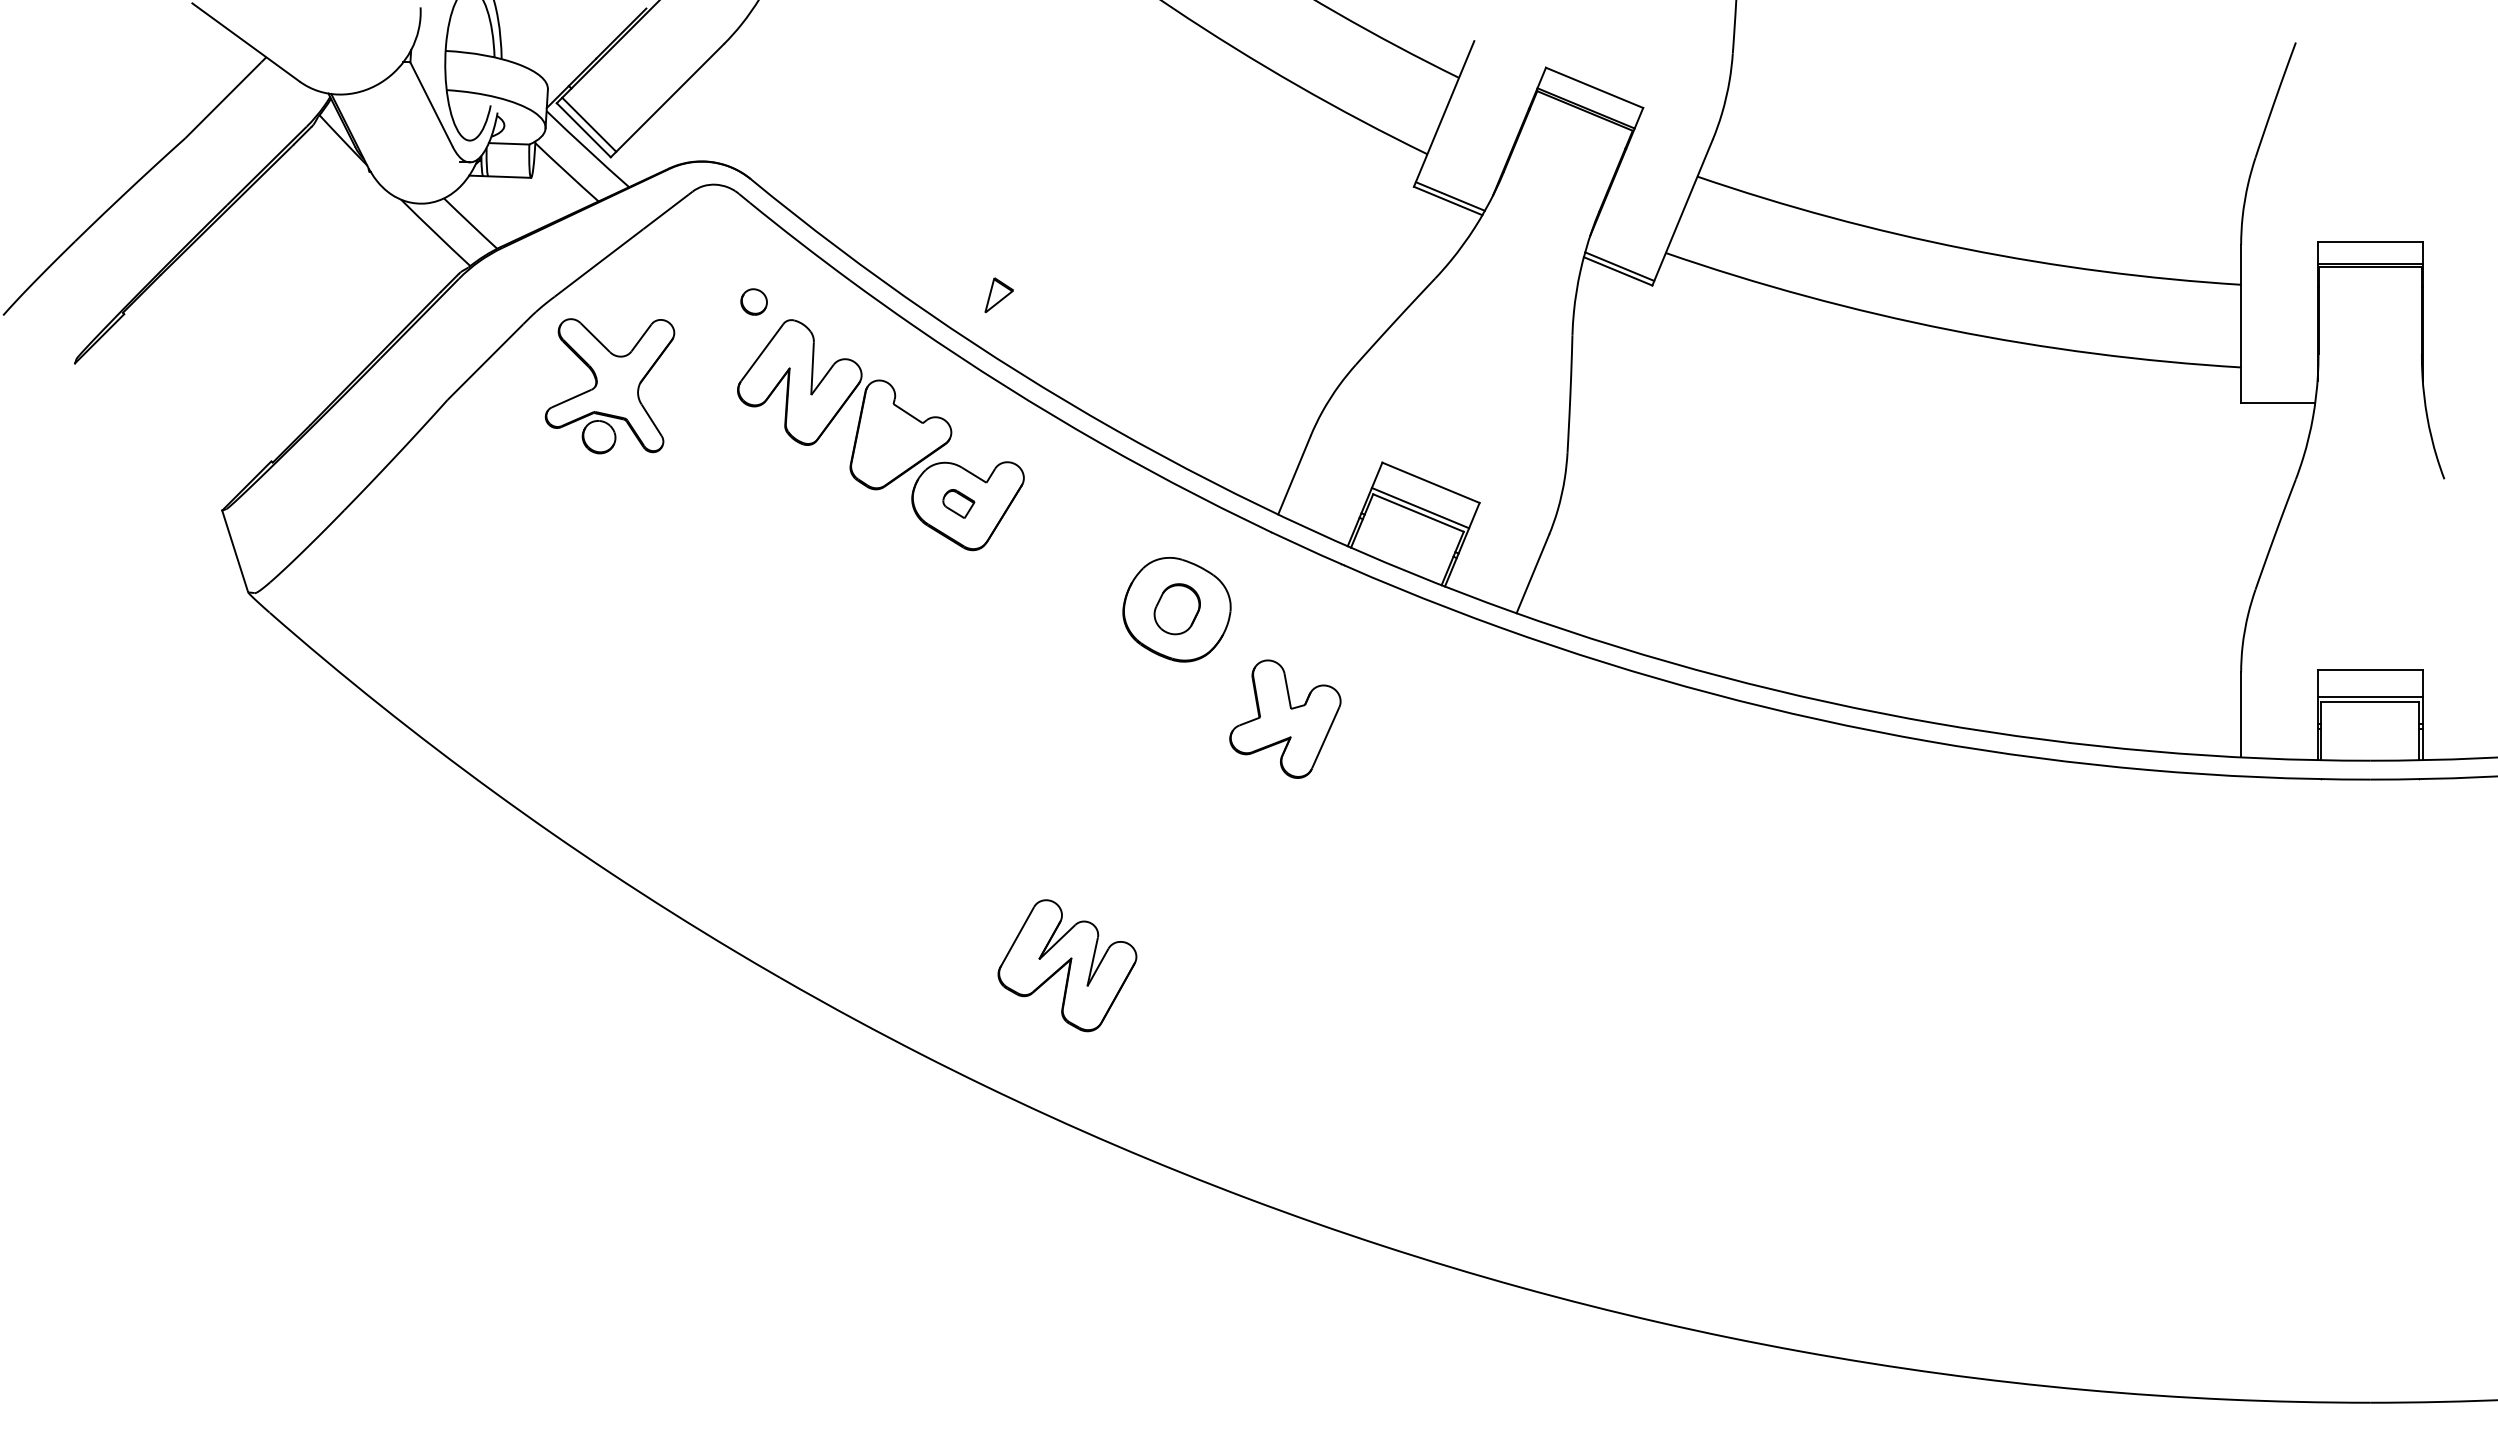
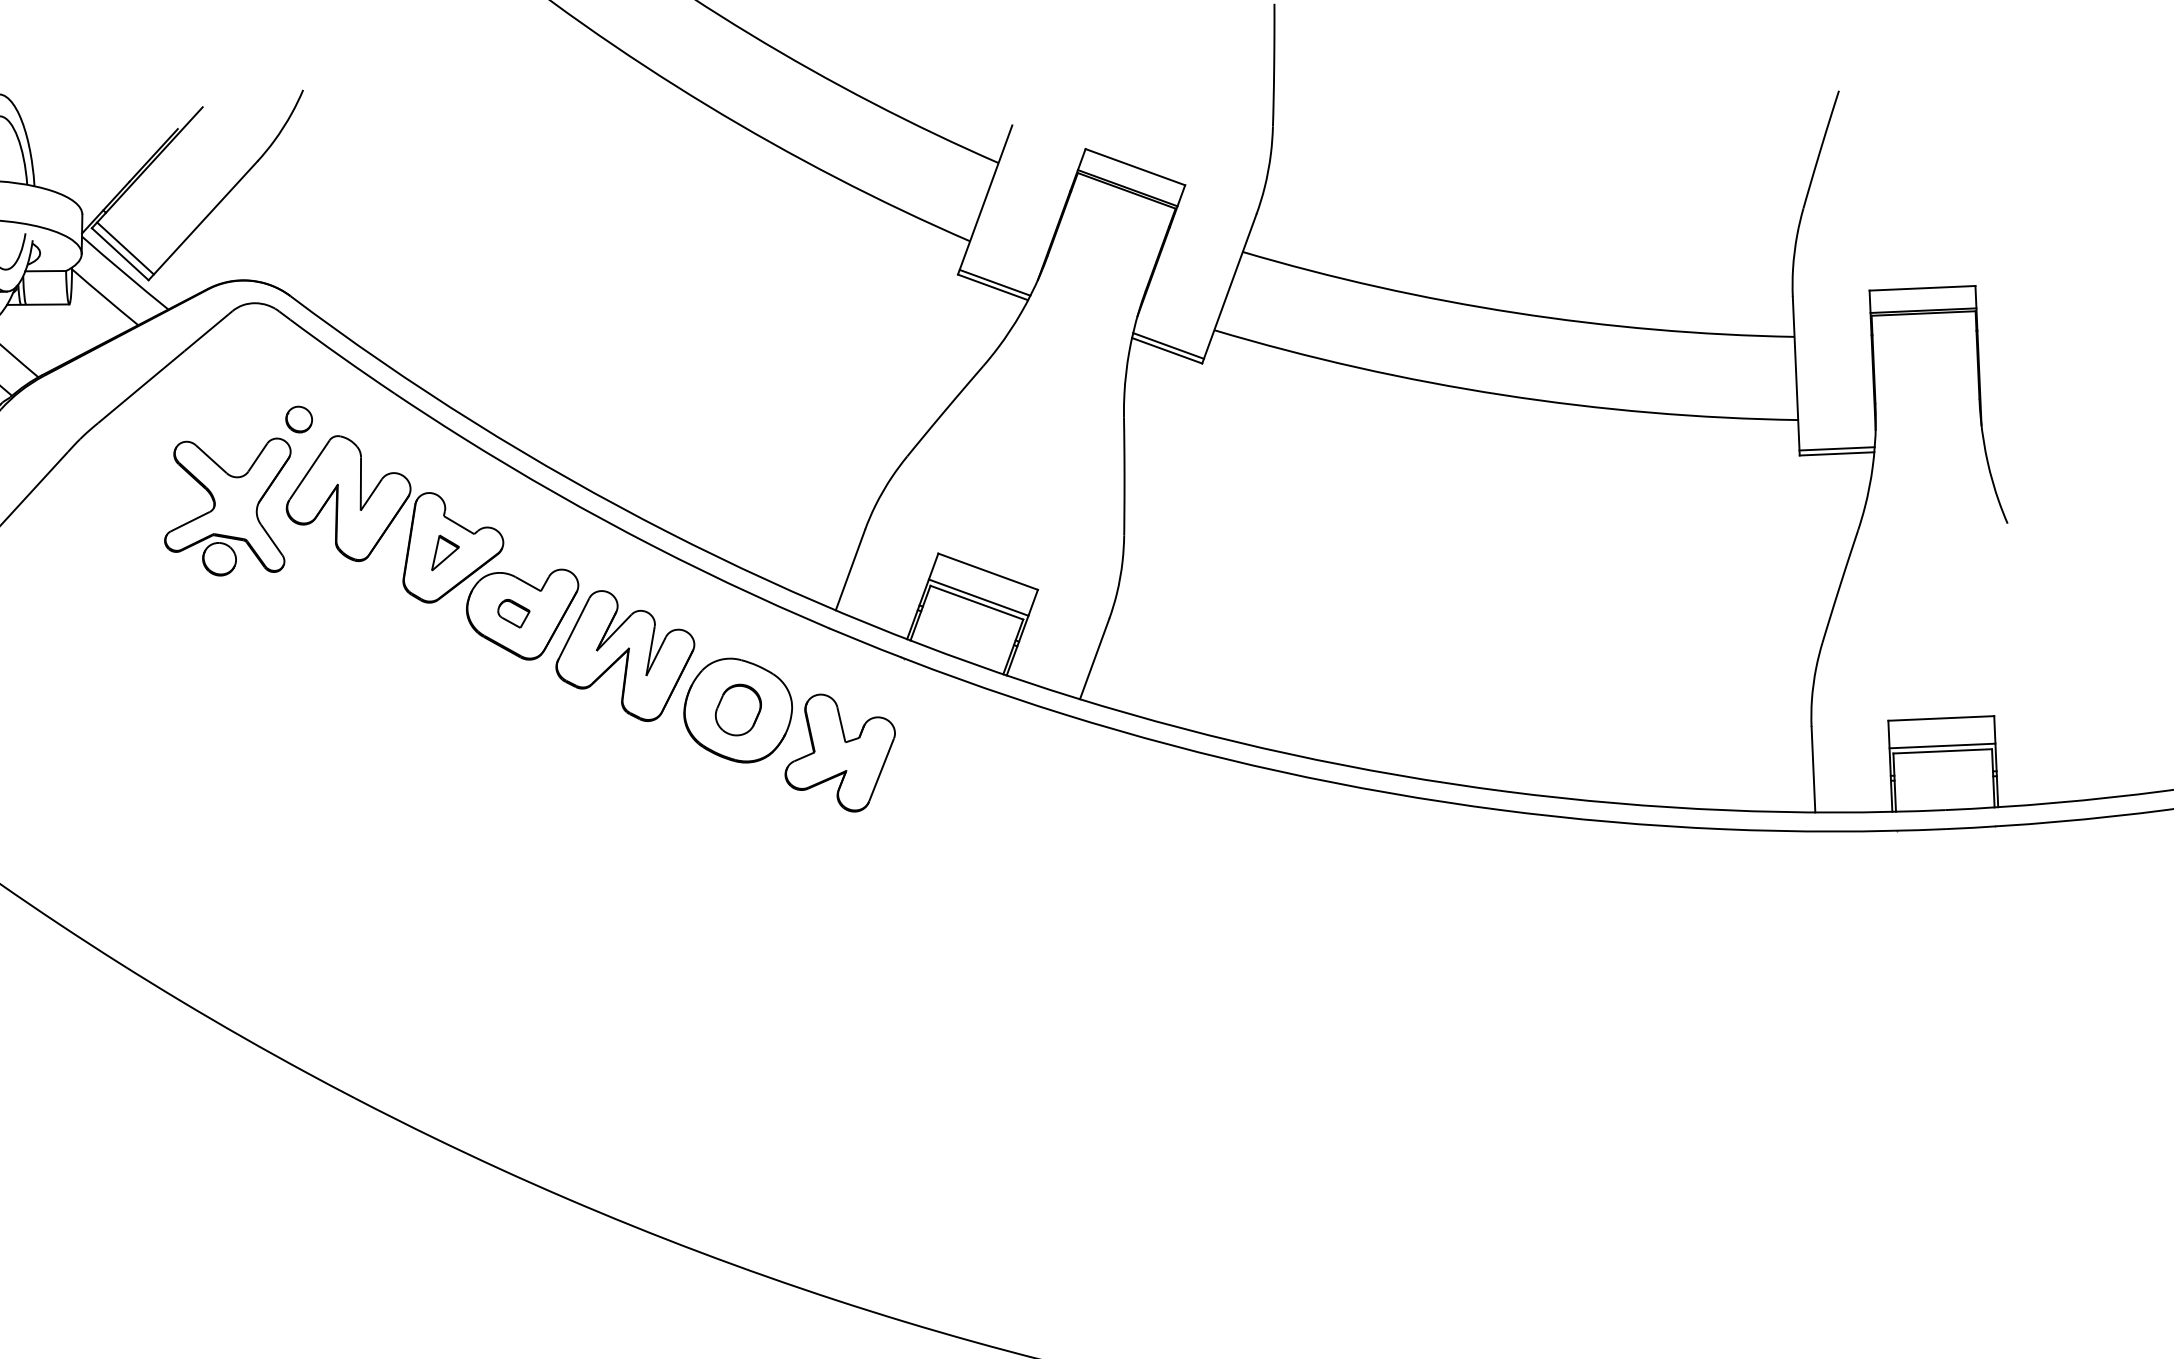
part: (998, 295) -> (444, 552), moved
part: (609, 386) -> (227, 507), moved
line: (2278, 397) -> (1837, 448), added
part: (1285, 718) -> (840, 752), moved
part: (1067, 965) -> (625, 655), moved

